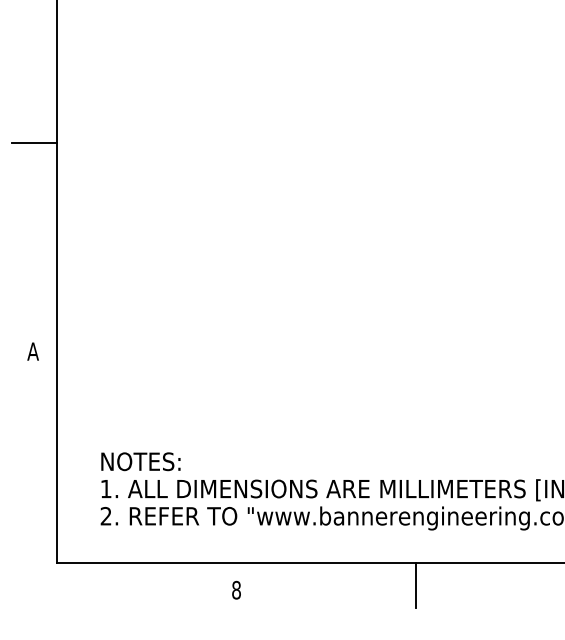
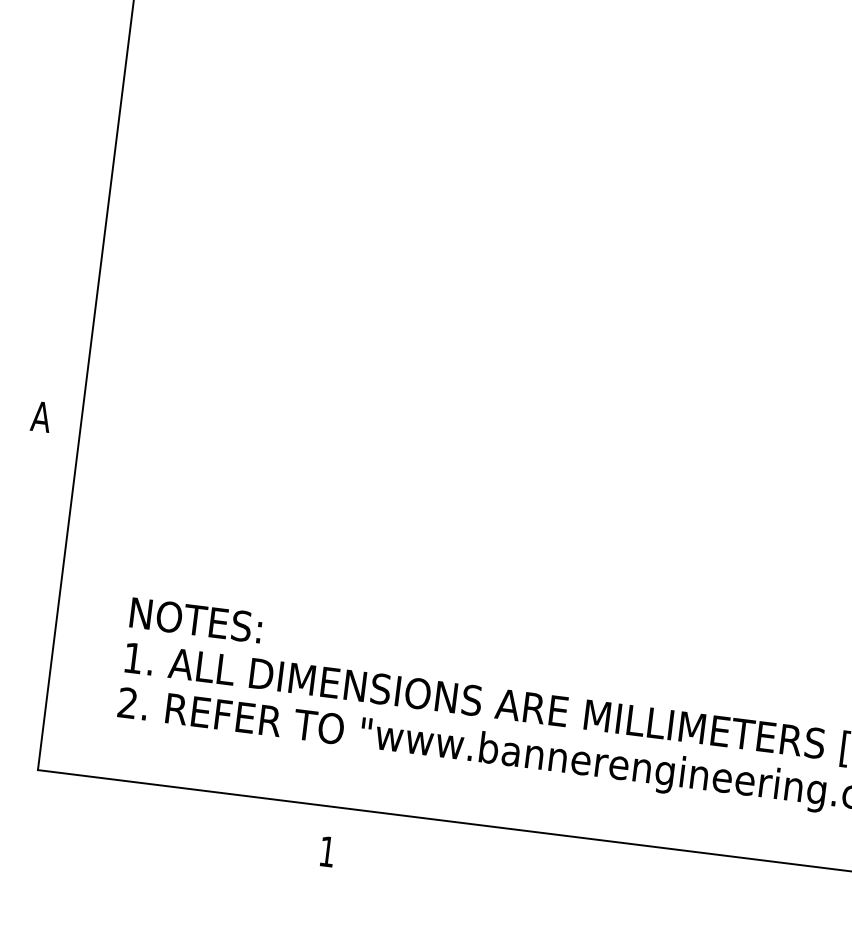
line: (34, 142) -> (86, 72), removed
line: (415, 585) -> (623, 880), removed
text: (236, 589) -> (327, 850), 8 -> 1

